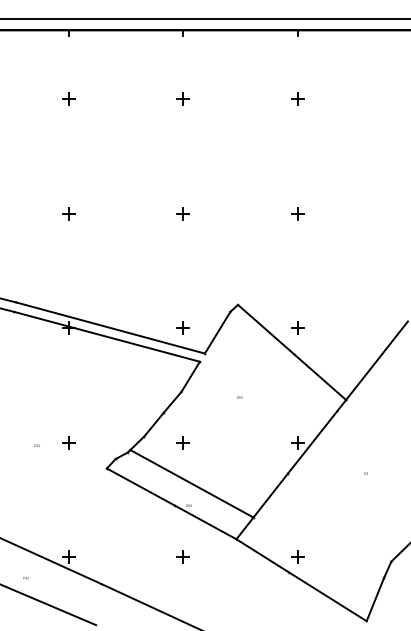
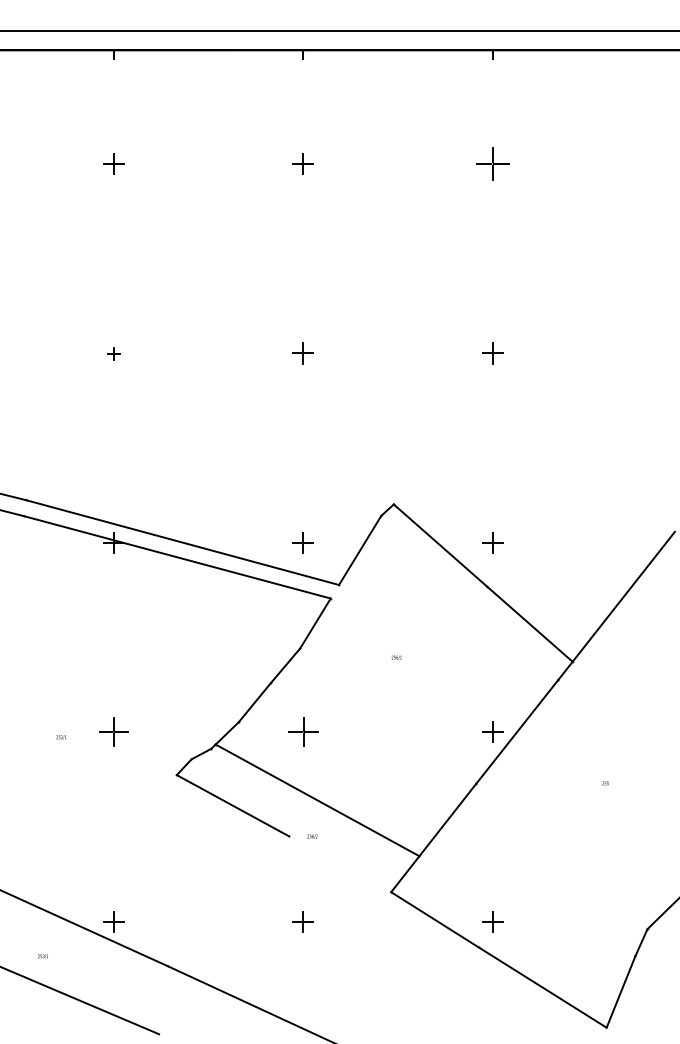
part: (297, 98) -> (492, 163), size x1.6
part: (68, 213) -> (113, 353), size x0.6
part: (68, 442) -> (113, 732), size x1.4
part: (182, 442) -> (301, 732), size x1.4
line: (205, 522) -> (340, 864), removed

